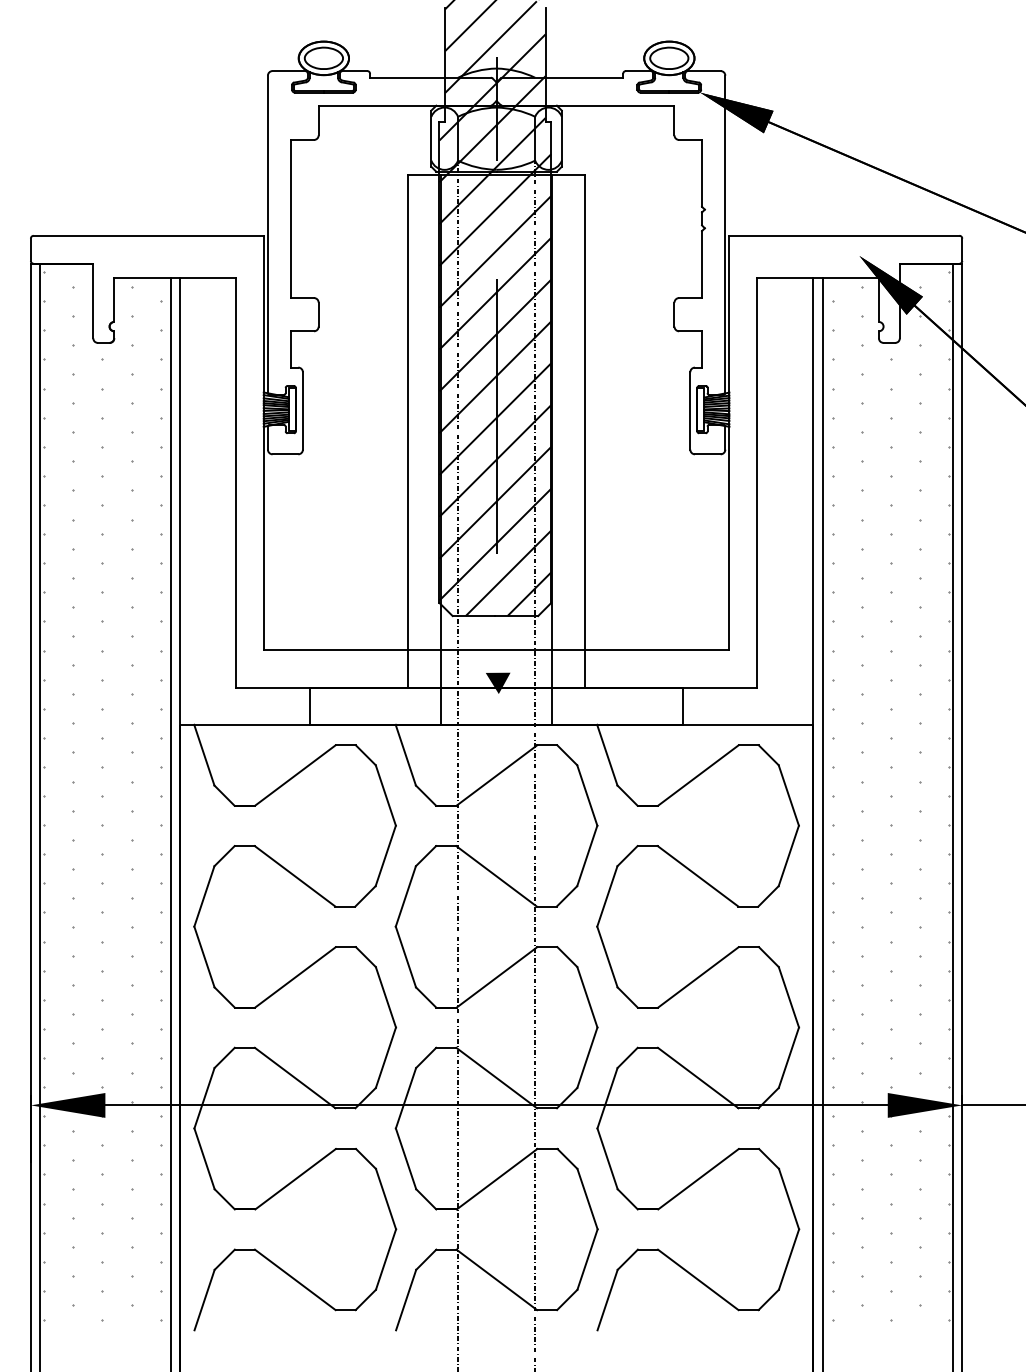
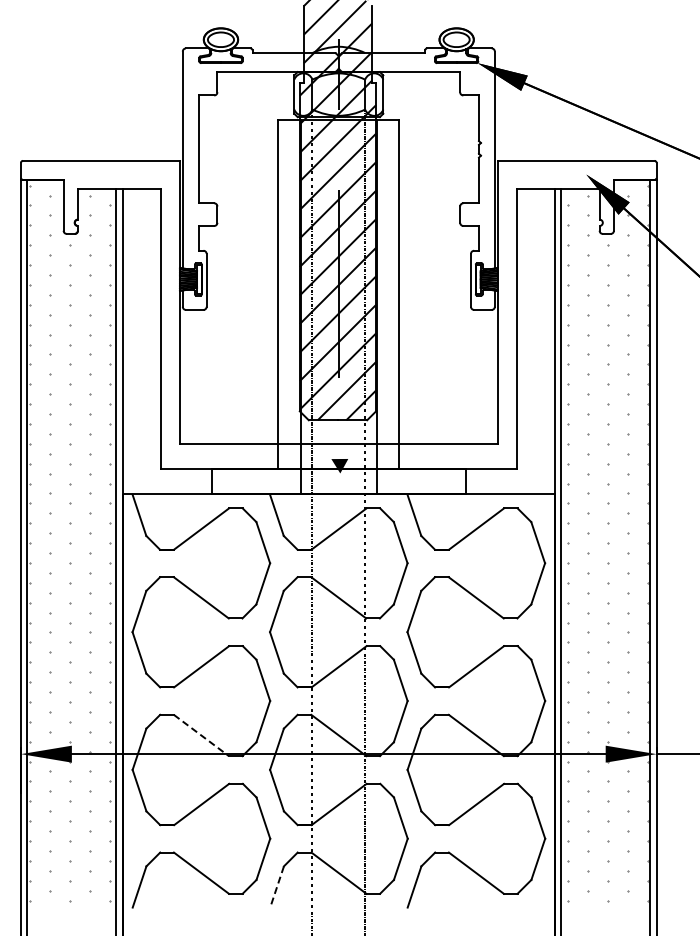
line: (295, 1078) -> (201, 735), solid -> dashed
line: (406, 1299) -> (277, 886), solid -> dashed

